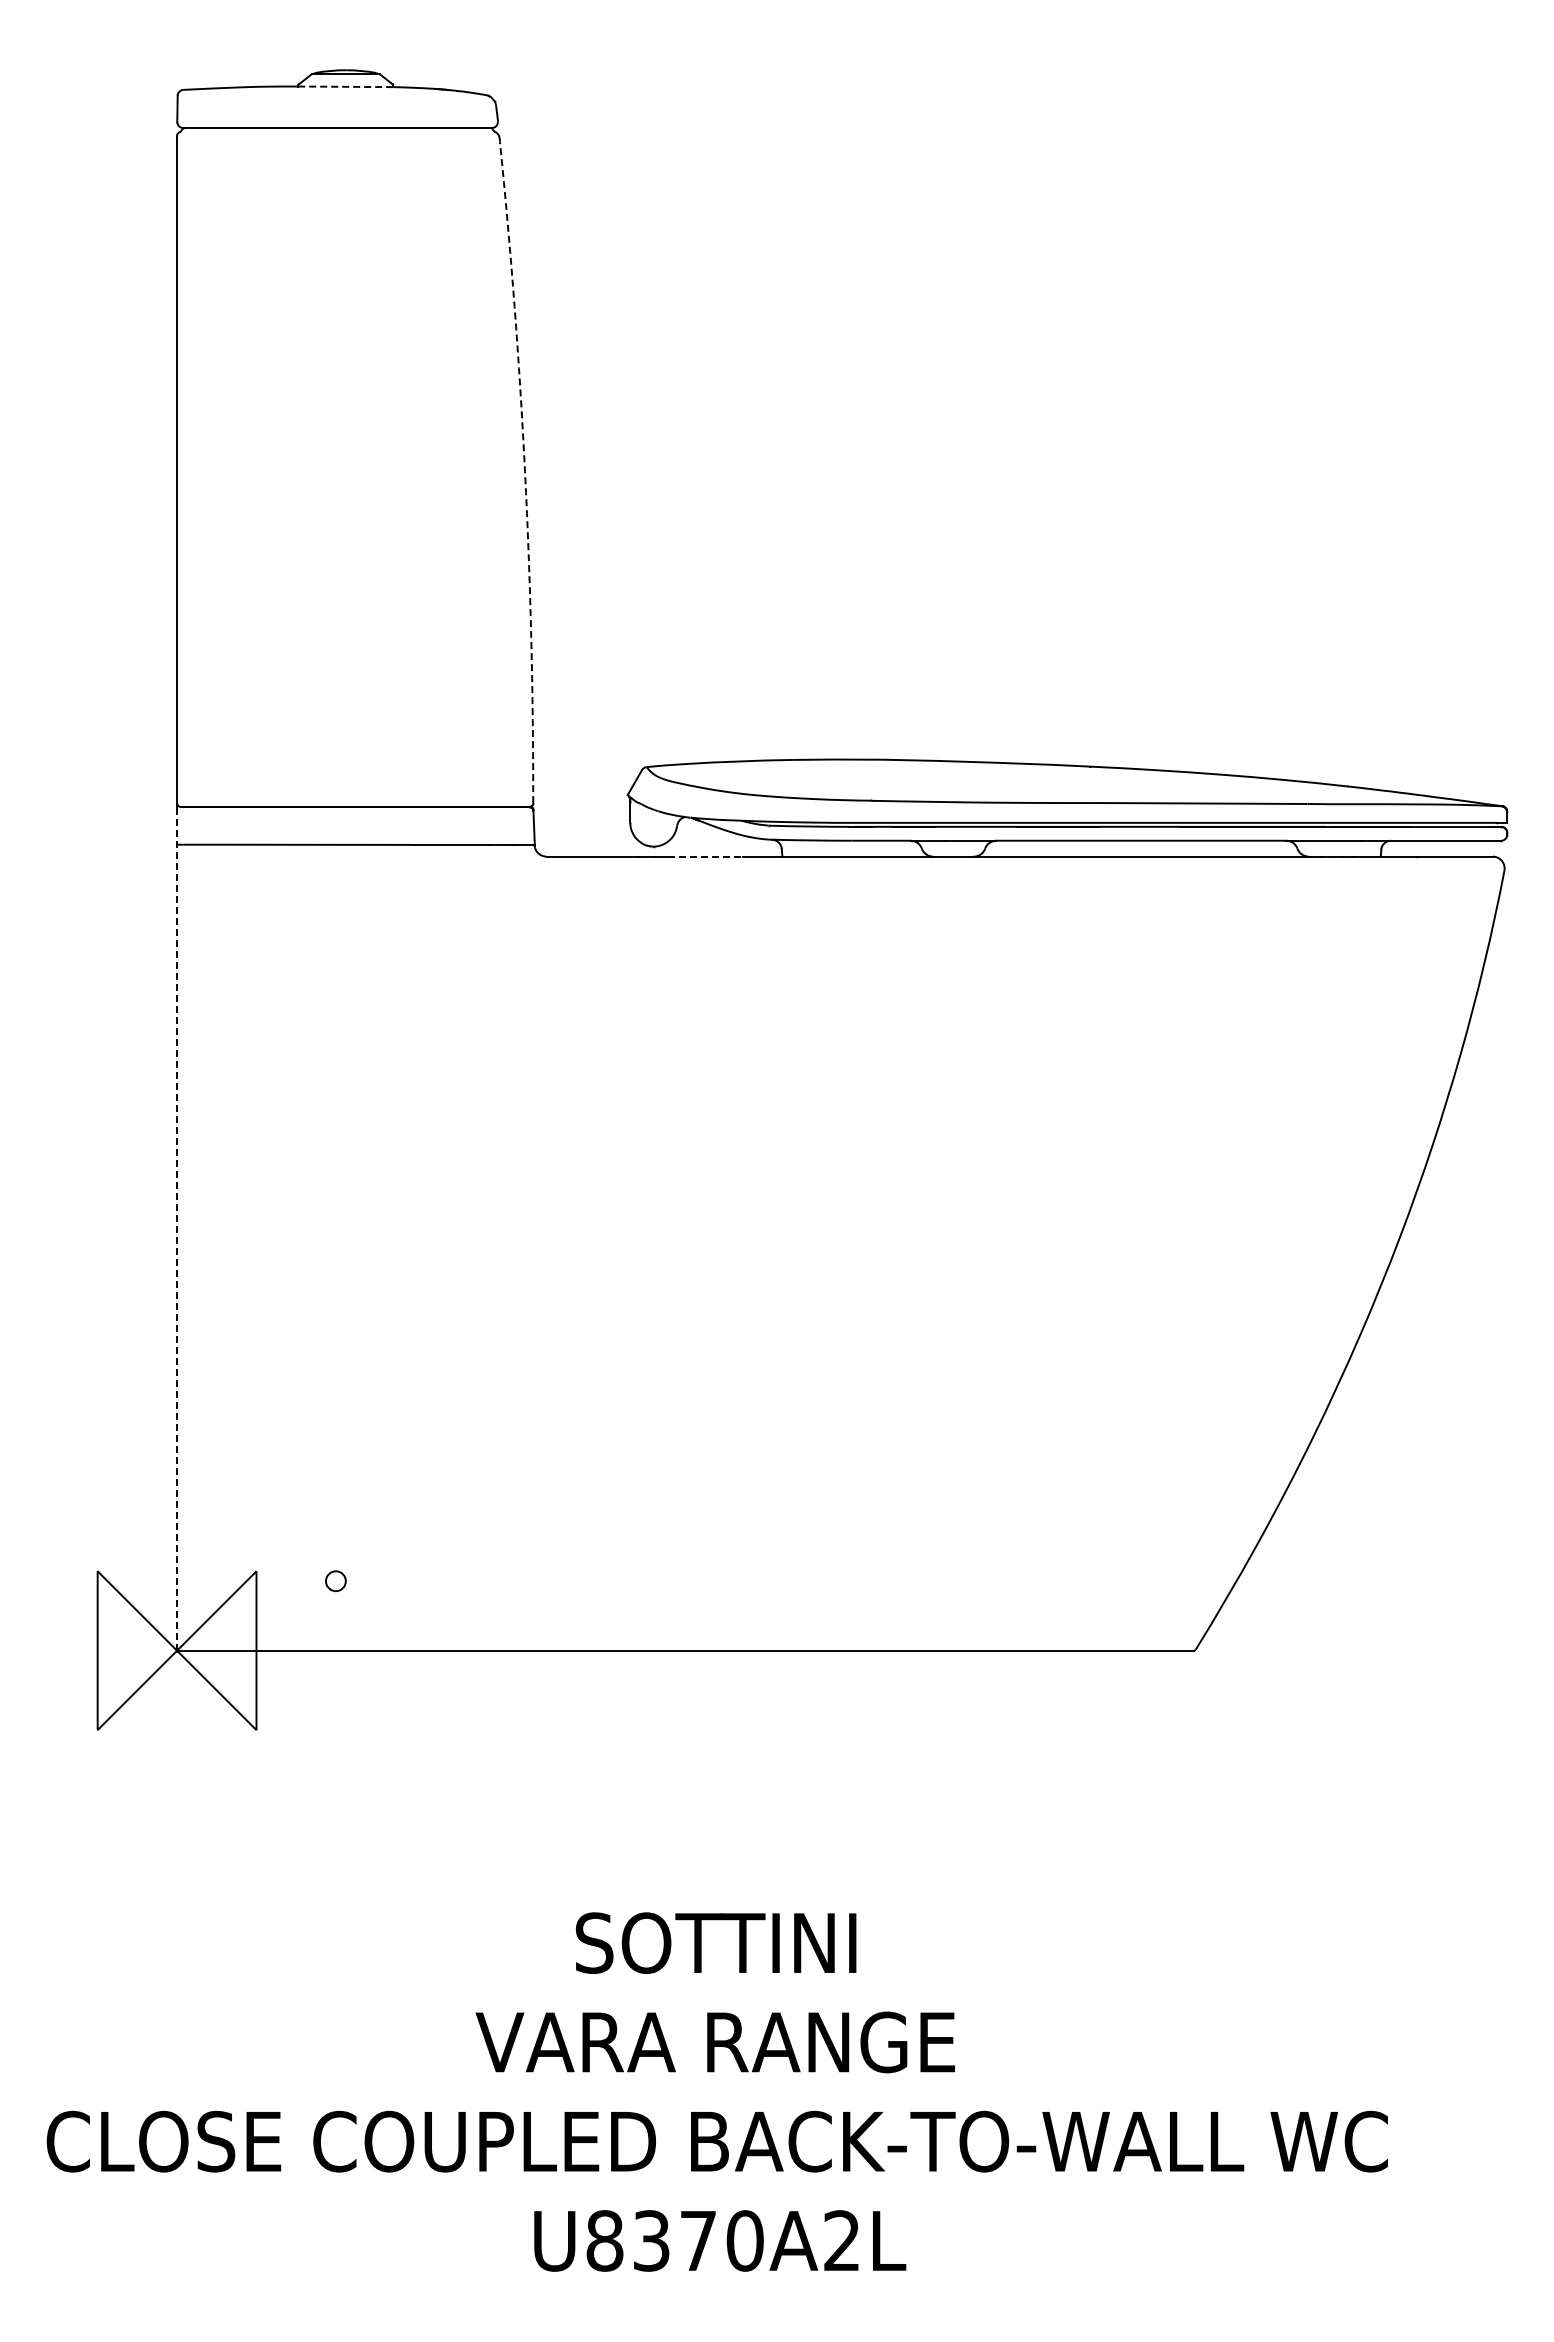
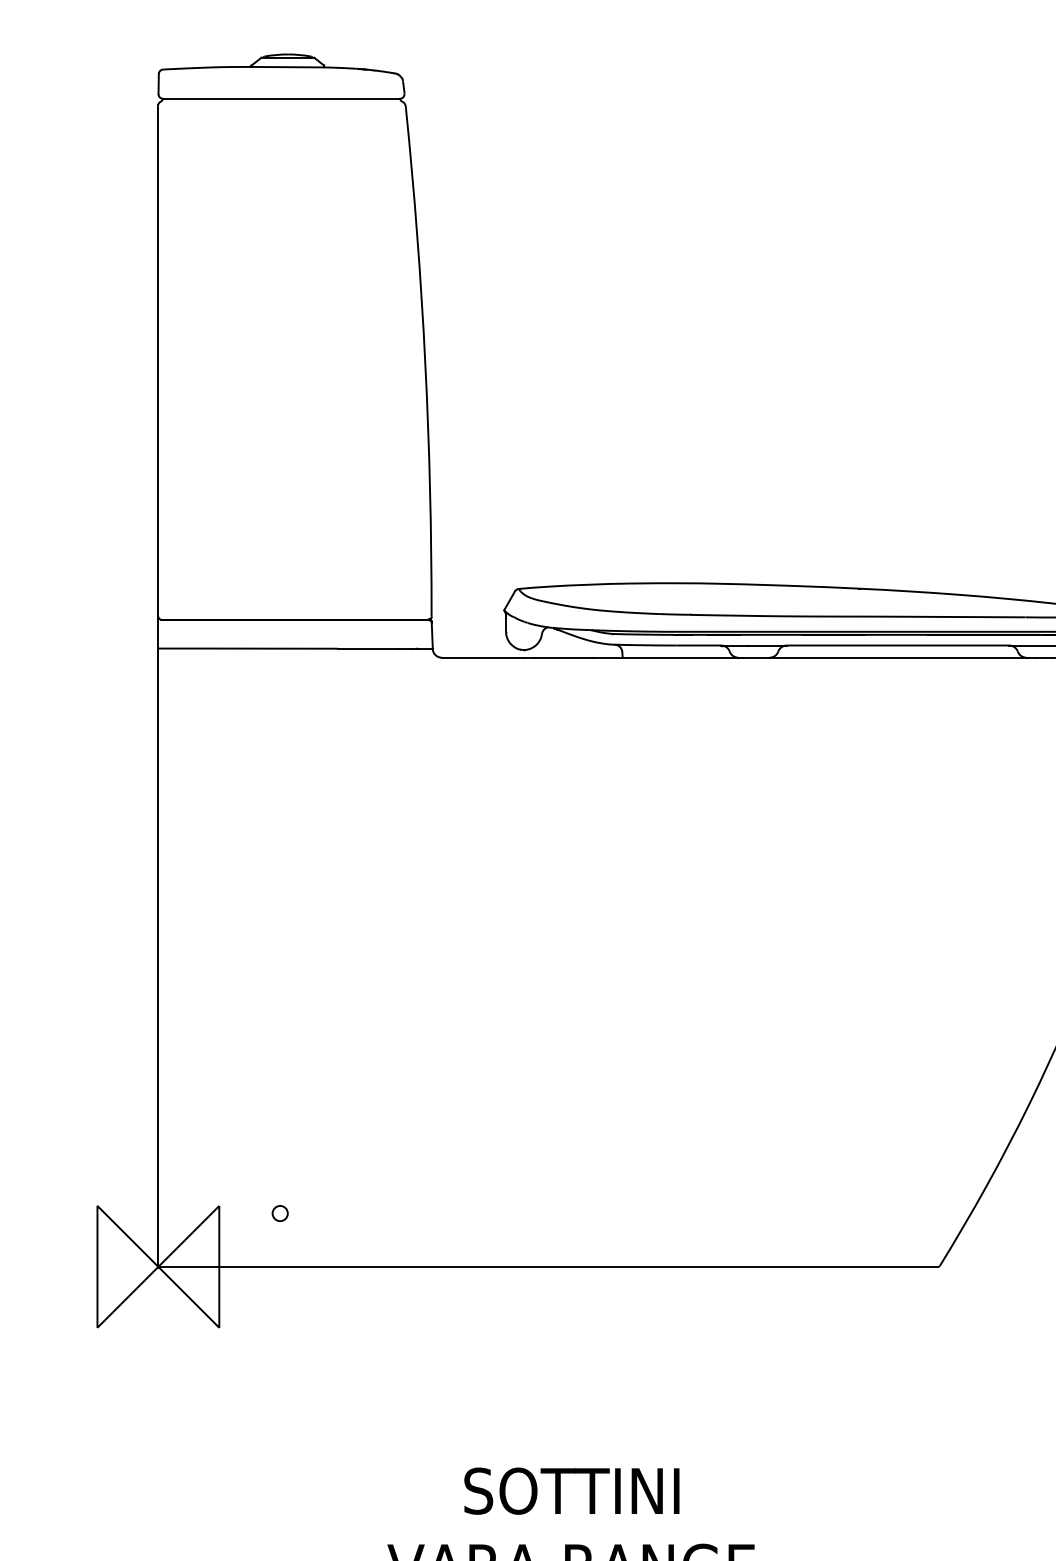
line: (345, 86) -> (287, 66), dashed -> solid
arc: (525, 471) -> (425, 362), dashed -> solid
line: (706, 856) -> (564, 657), dashed -> solid
line: (177, 1228) -> (158, 942), dashed -> solid

